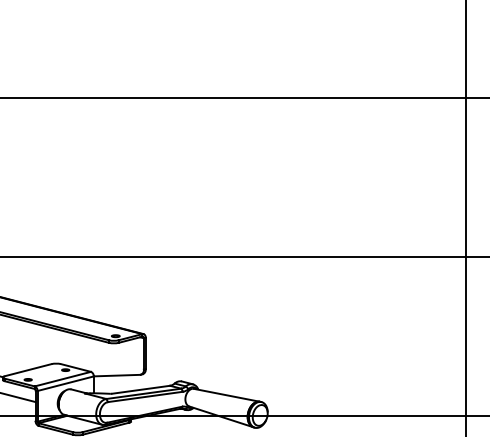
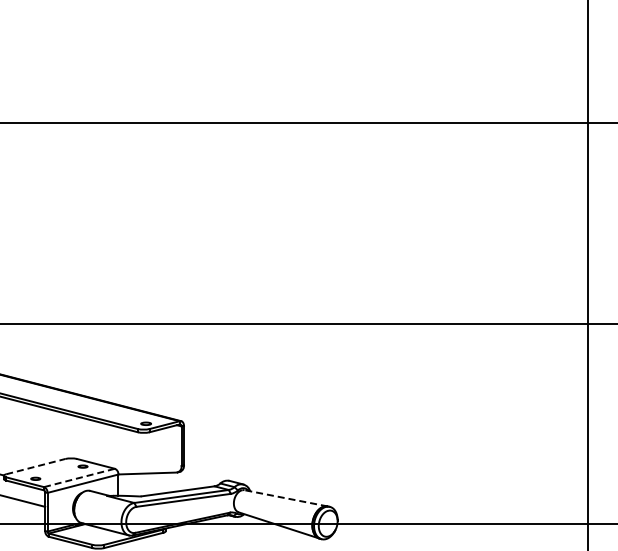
line: (27, 370) -> (35, 466), solid -> dashed
line: (62, 378) -> (79, 477), solid -> dashed
line: (226, 395) -> (285, 498), solid -> dashed

